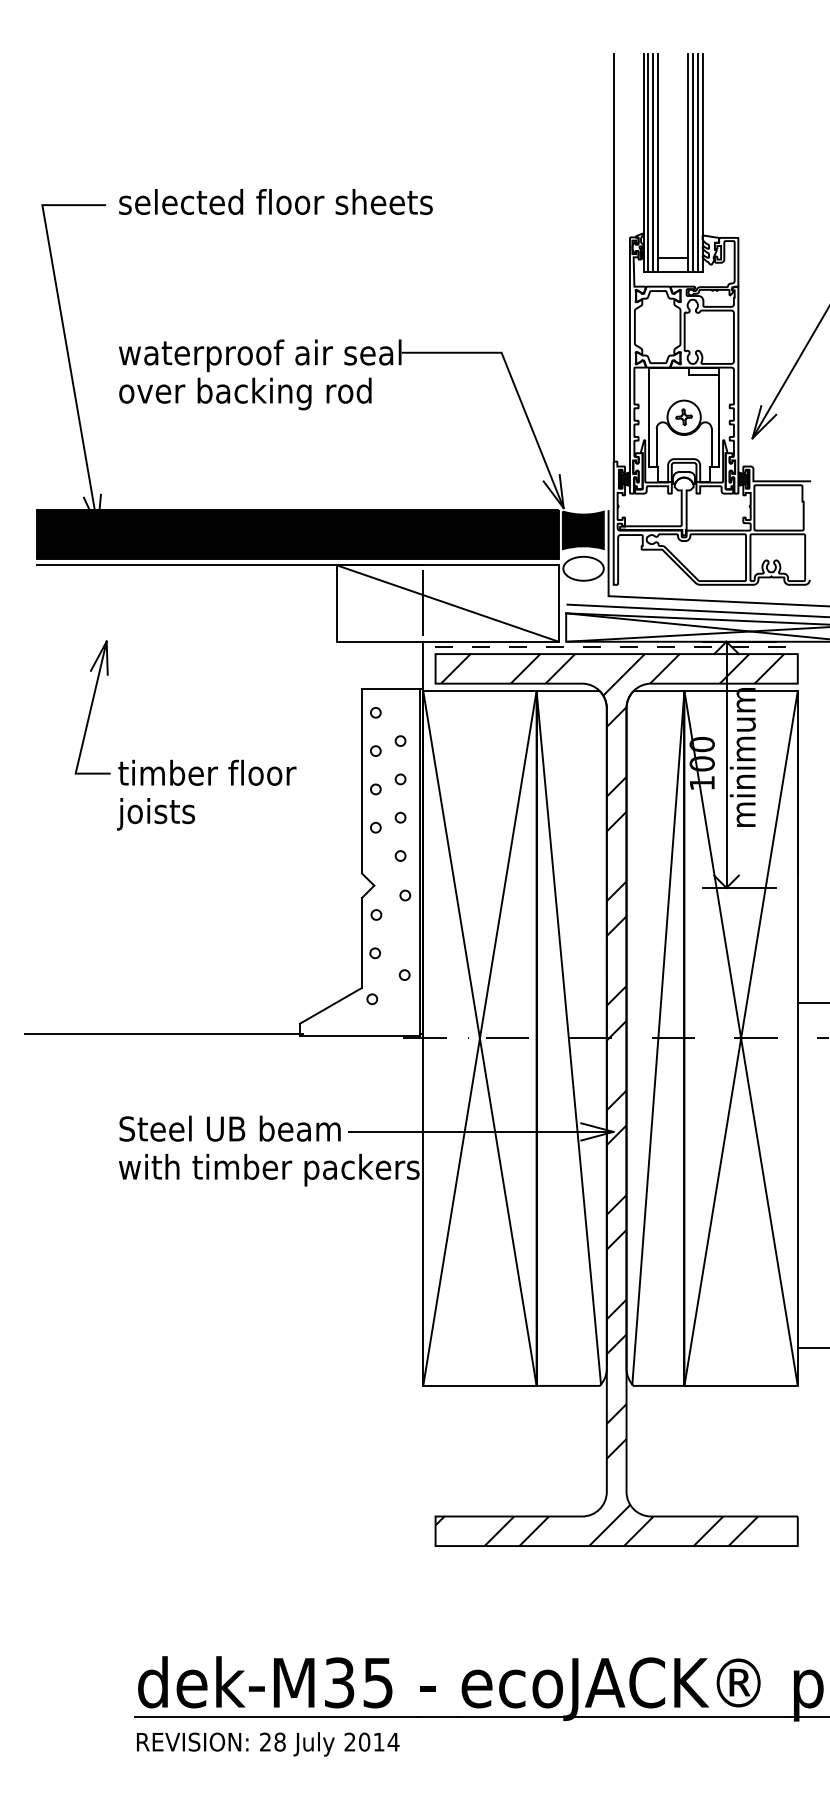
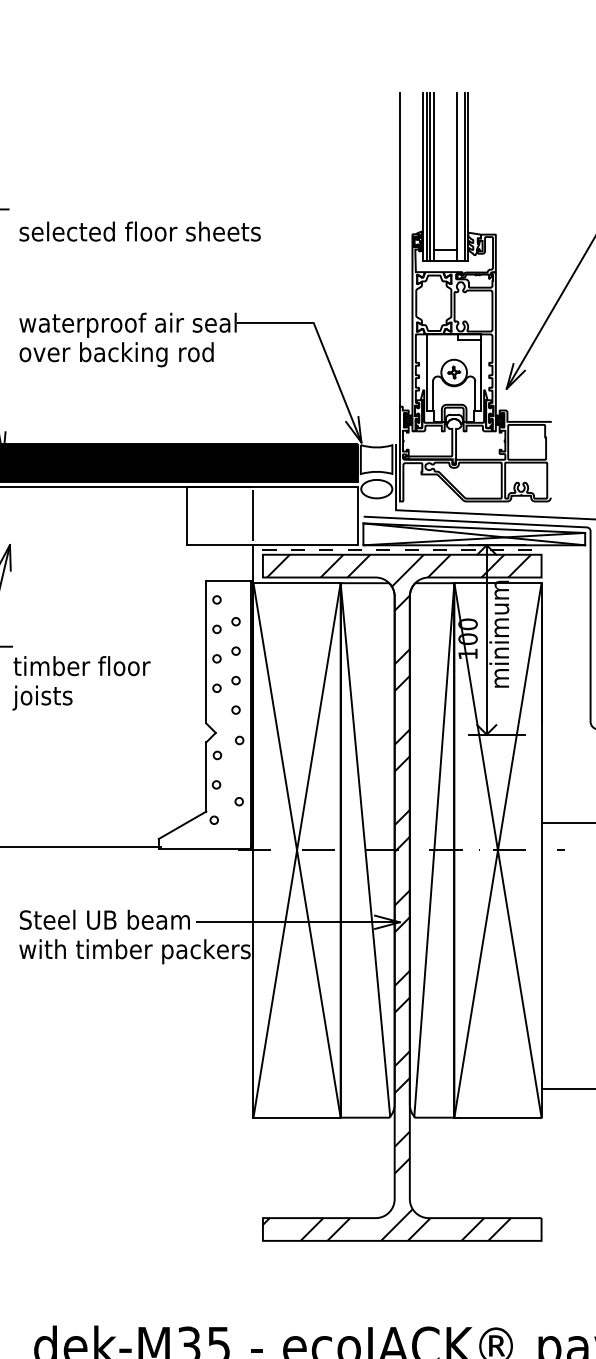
line: (692, 163) -> (460, 177), removed
text: (275, 201) -> (139, 231), moved
fill: (582, 530) -> (375, 459), removed
line: (447, 603) -> (272, 515), removed
text: (206, 794) -> (81, 682), moved

